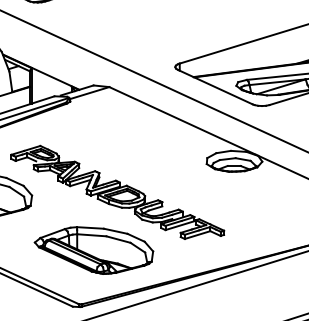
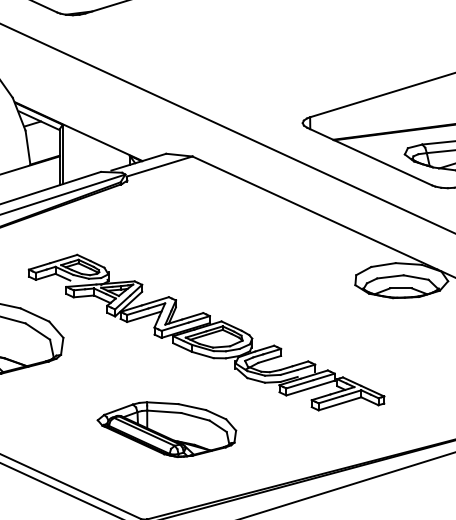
part: (93, 250) -> (166, 429), size x0.7

